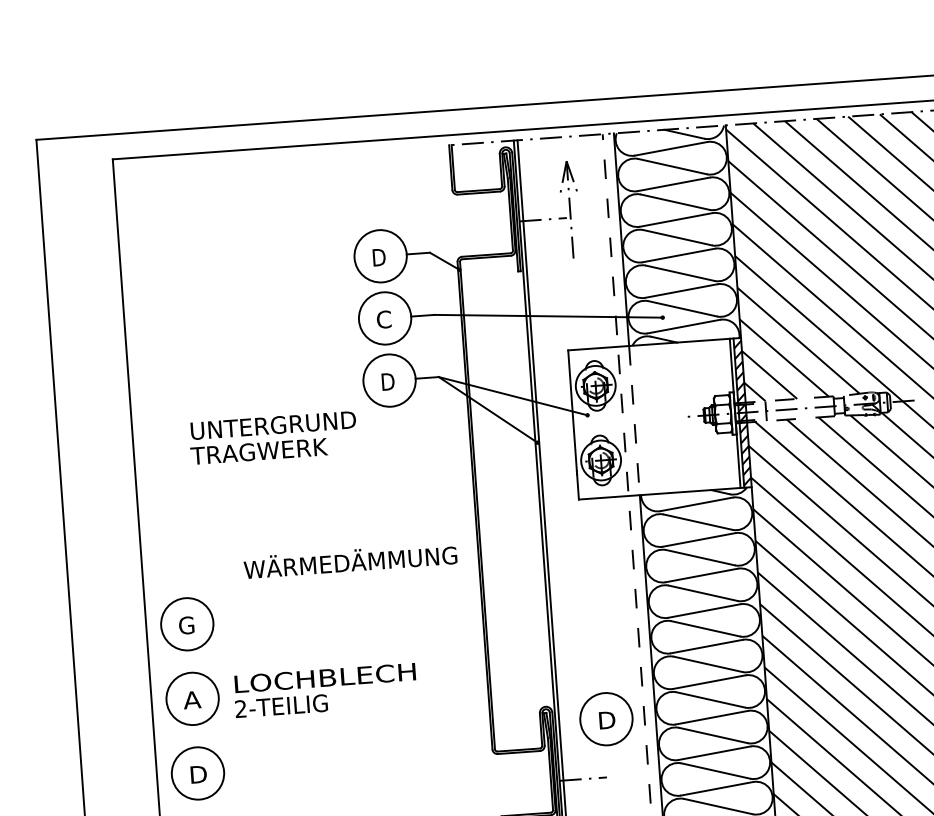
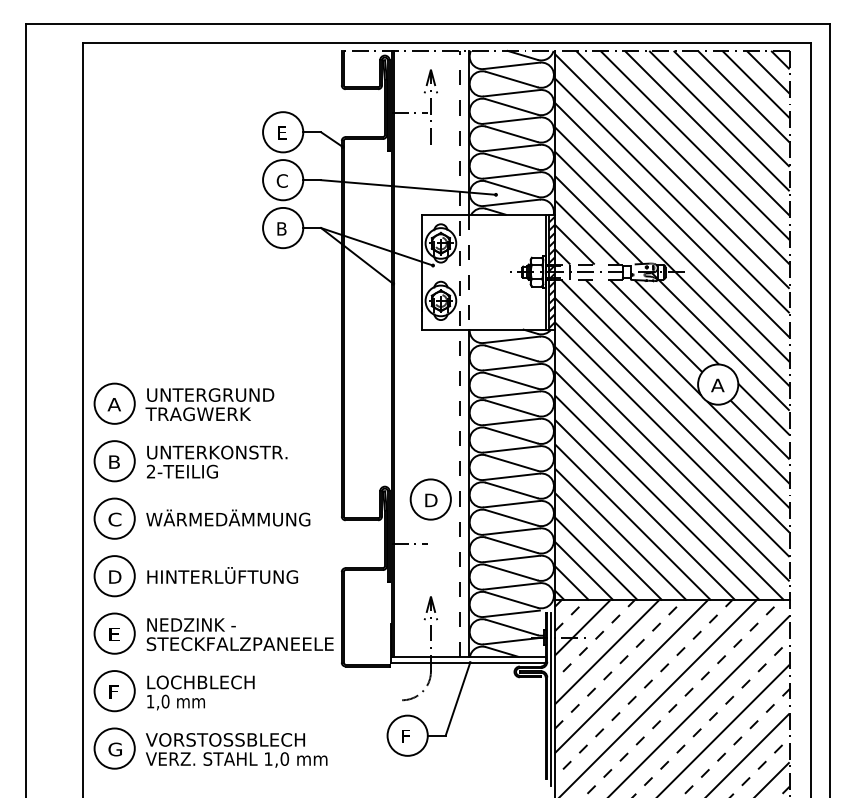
text: (378, 256) -> (281, 132), D -> E
text: (387, 381) -> (281, 228), D -> B
text: (272, 437) -> (209, 404), moved
text: (350, 560) -> (228, 517), moved
text: (185, 625) -> (113, 404), G -> A
text: (325, 677) -> (217, 452), LOCHBLECH -> UNTERKONSTR.
text: (191, 699) -> (113, 461), A -> B
text: (197, 774) -> (114, 519), D -> C

